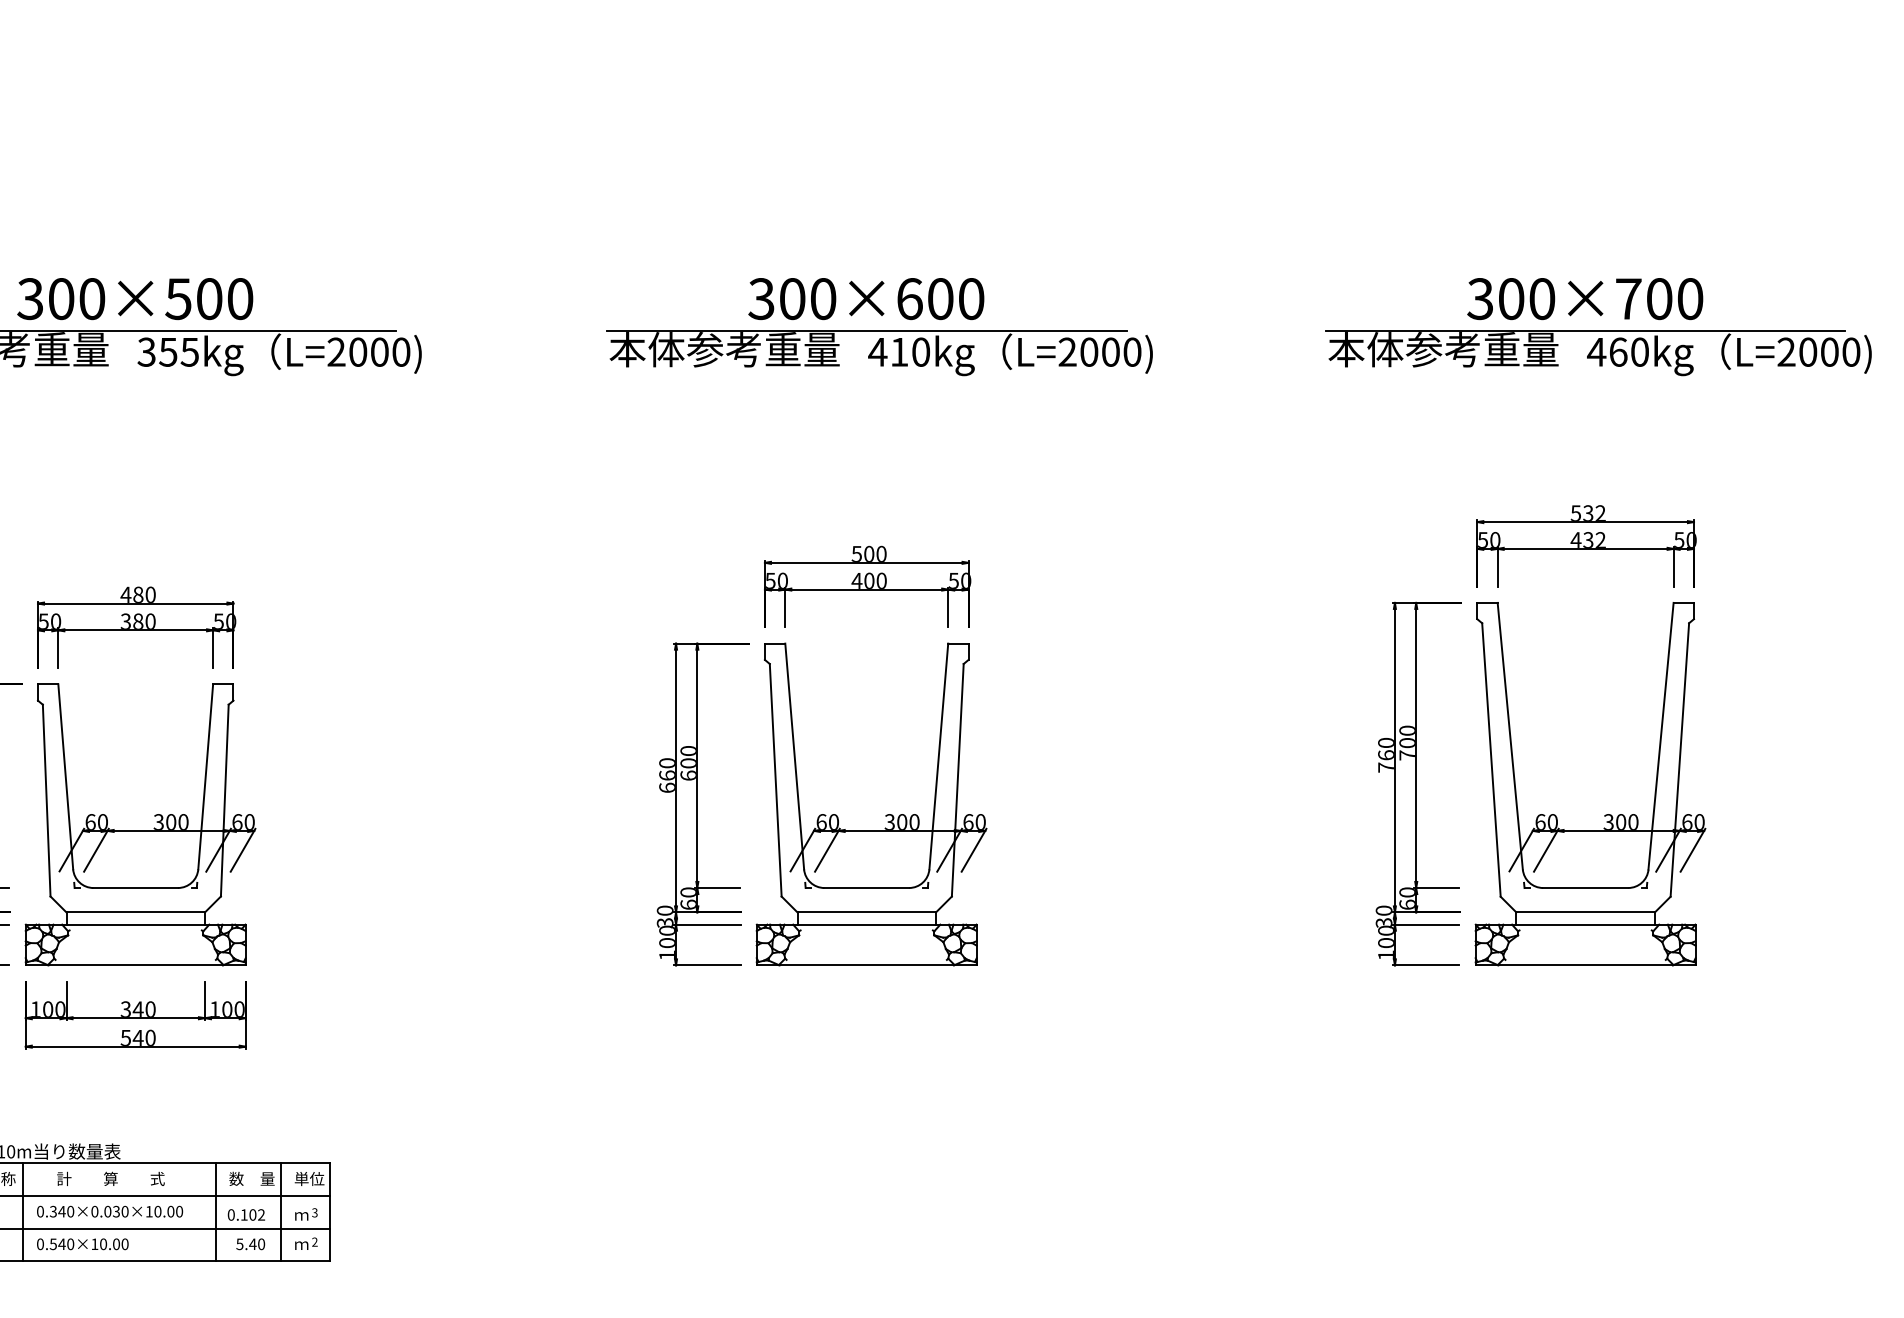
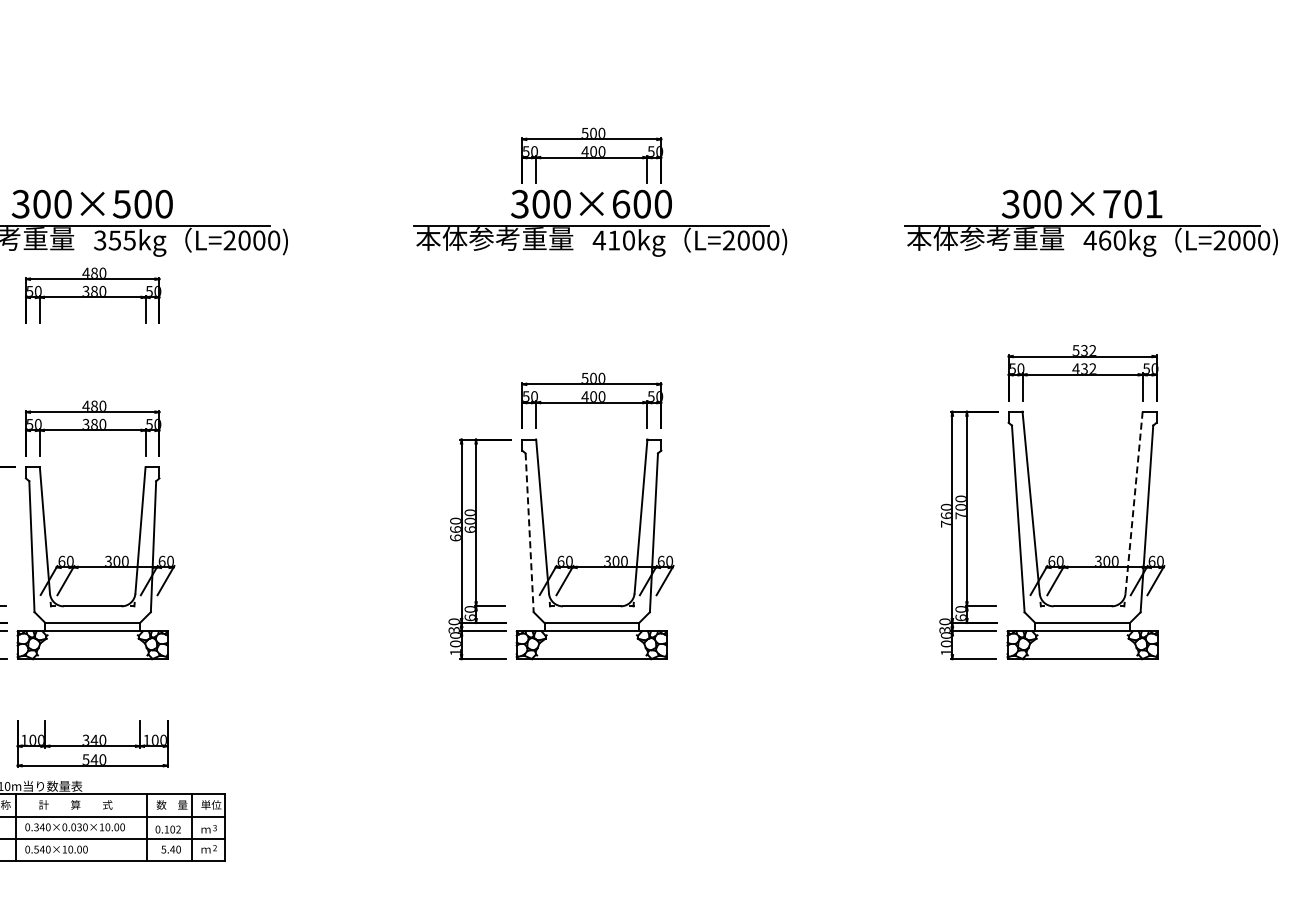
part: (867, 227) -> (592, 155), added
text: (1689, 297) -> (1153, 203), 300×700 -> 300×701
part: (136, 432) -> (93, 295), added
line: (1661, 737) -> (1134, 503), solid -> dashed
line: (775, 781) -> (529, 533), solid -> dashed
part: (135, 1014) -> (92, 743), moved

